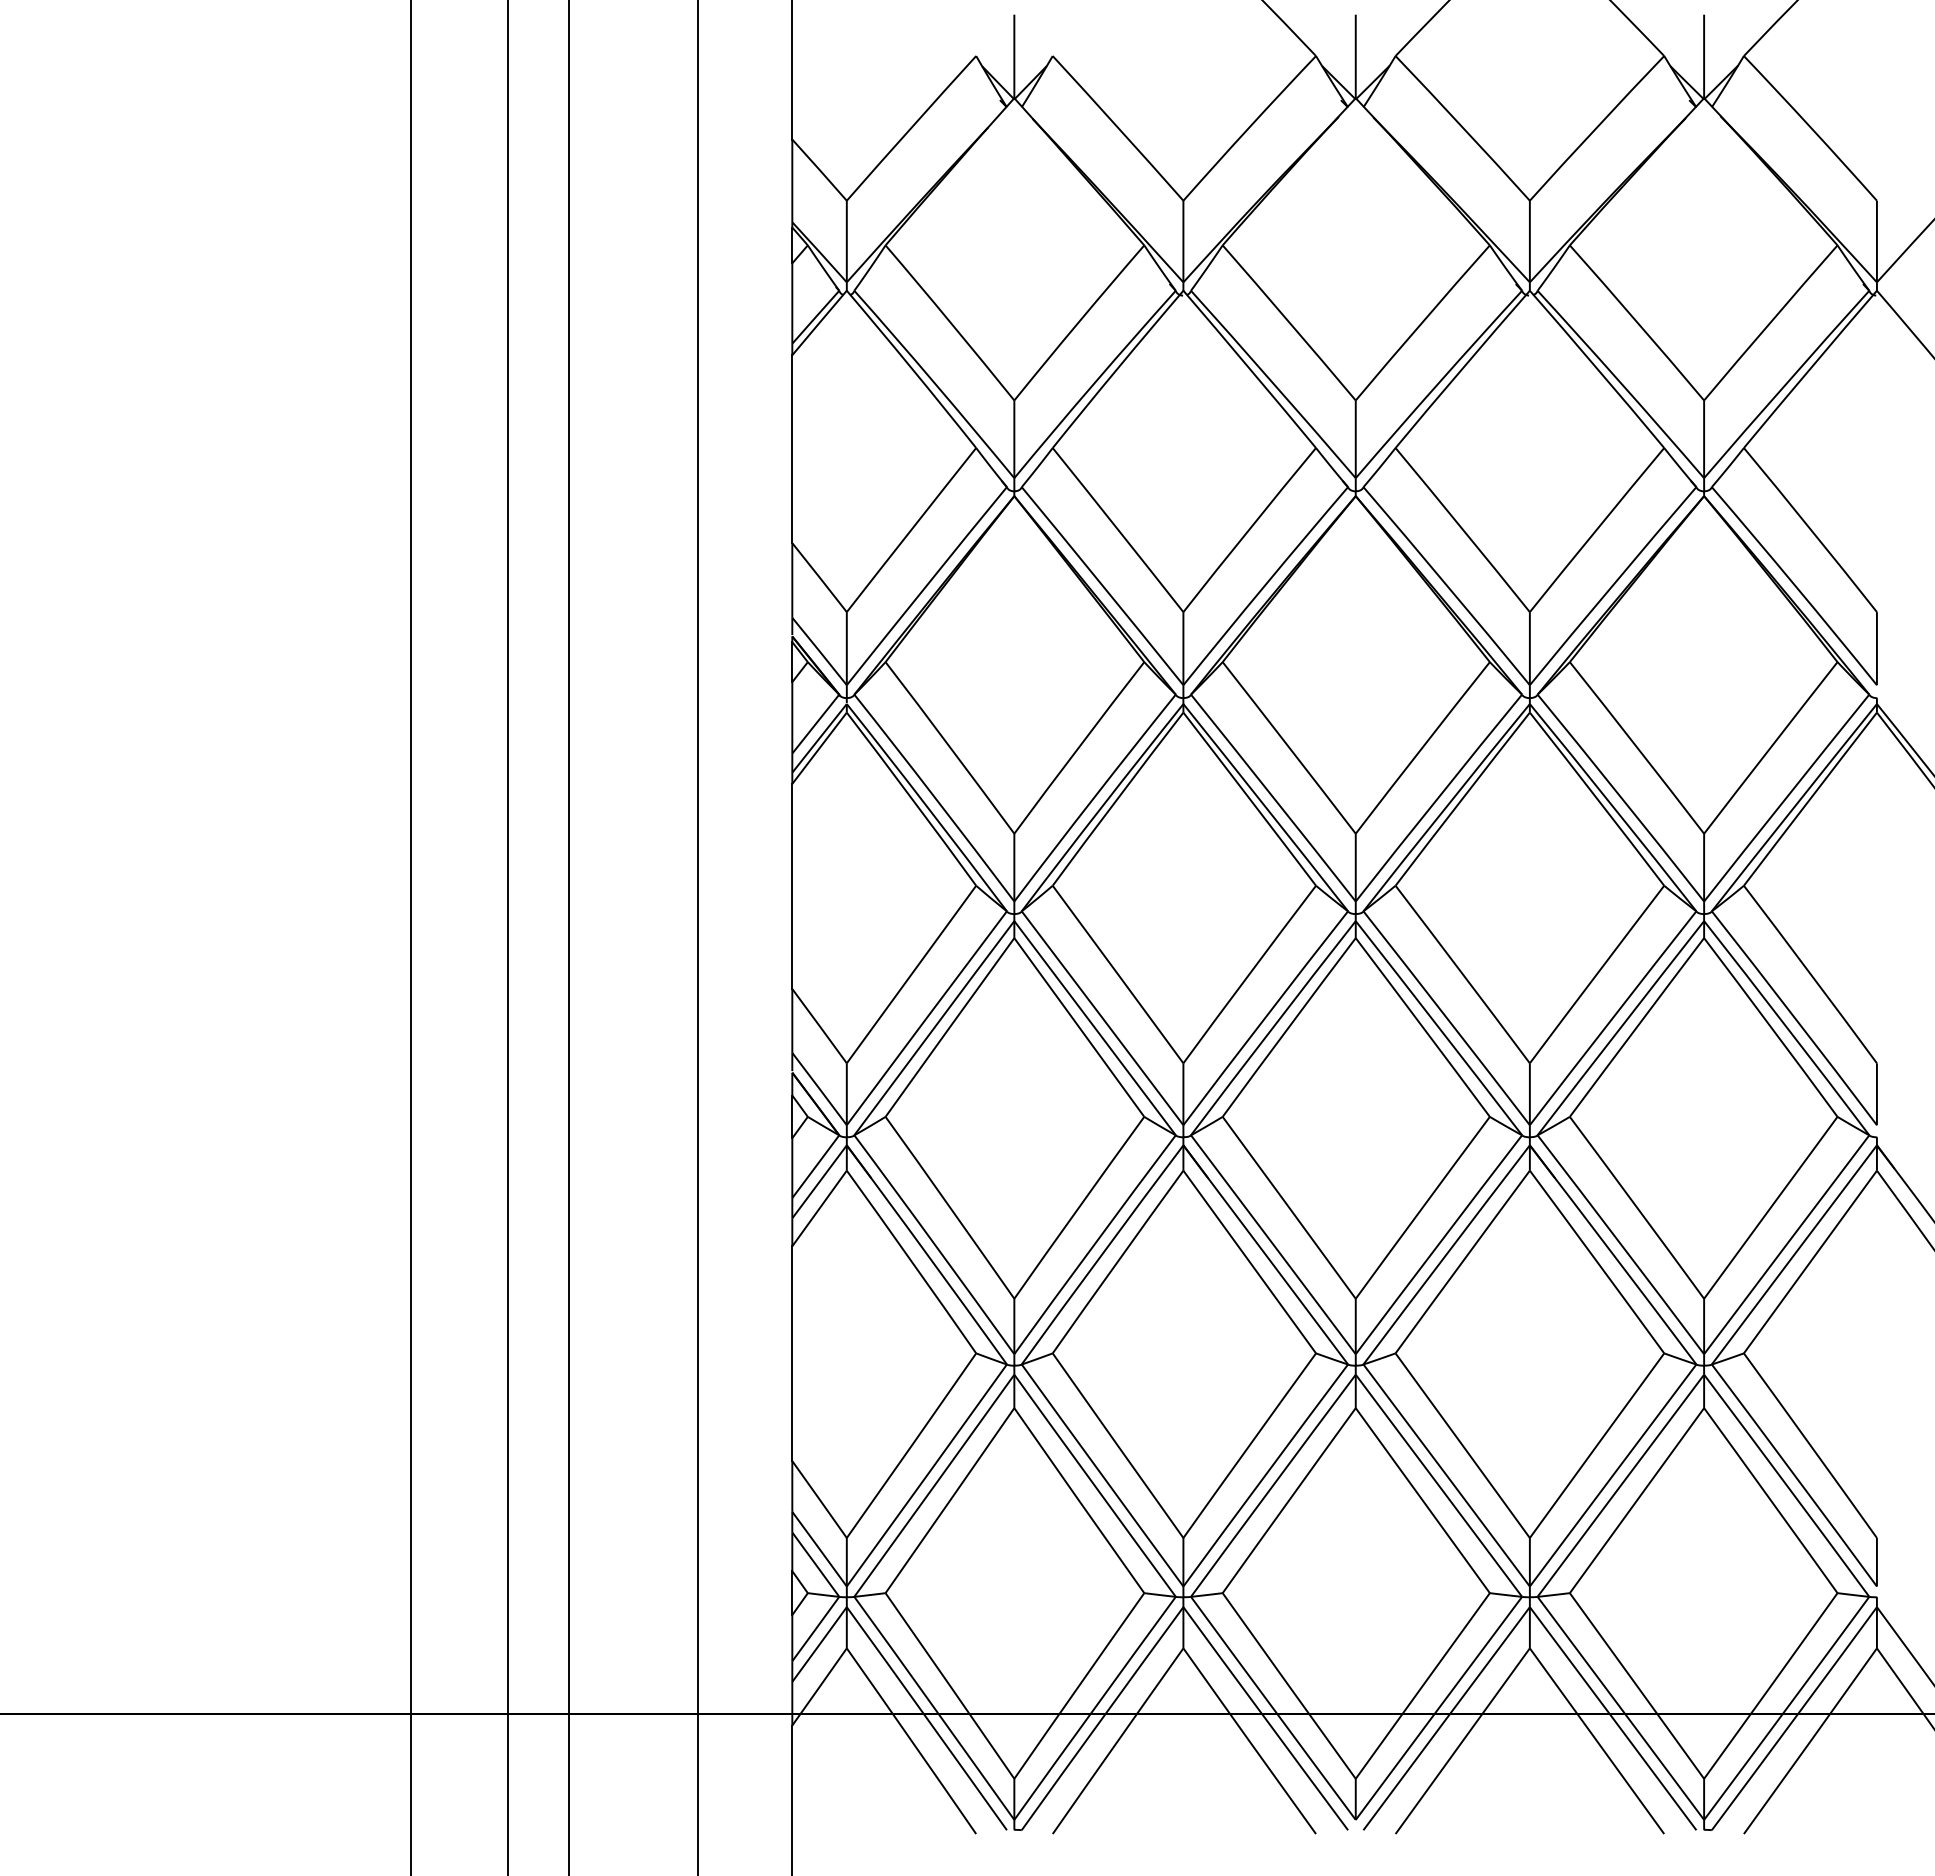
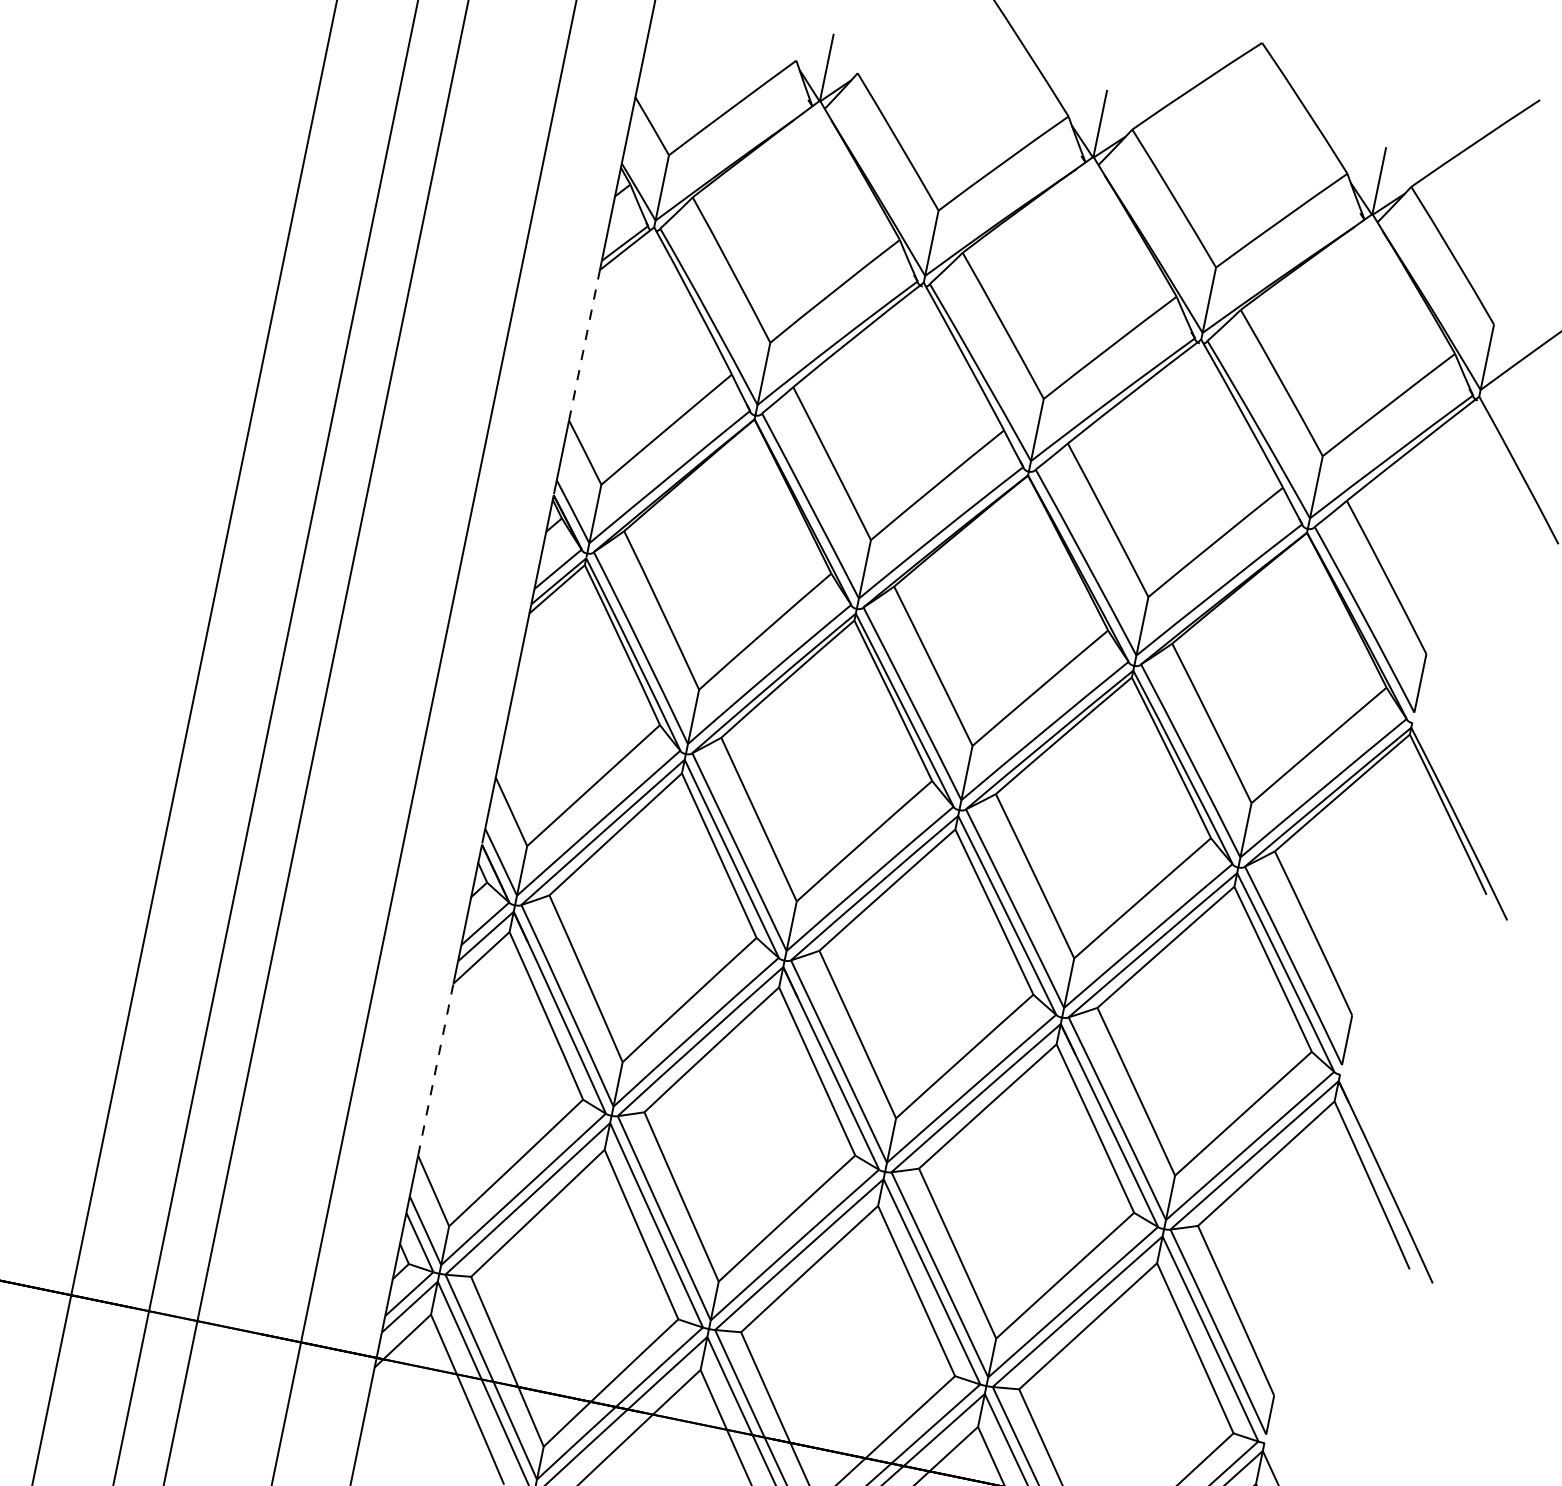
line: (792, 449) -> (584, 345), solid -> dashed
line: (792, 1353) -> (435, 1069), solid -> dashed

